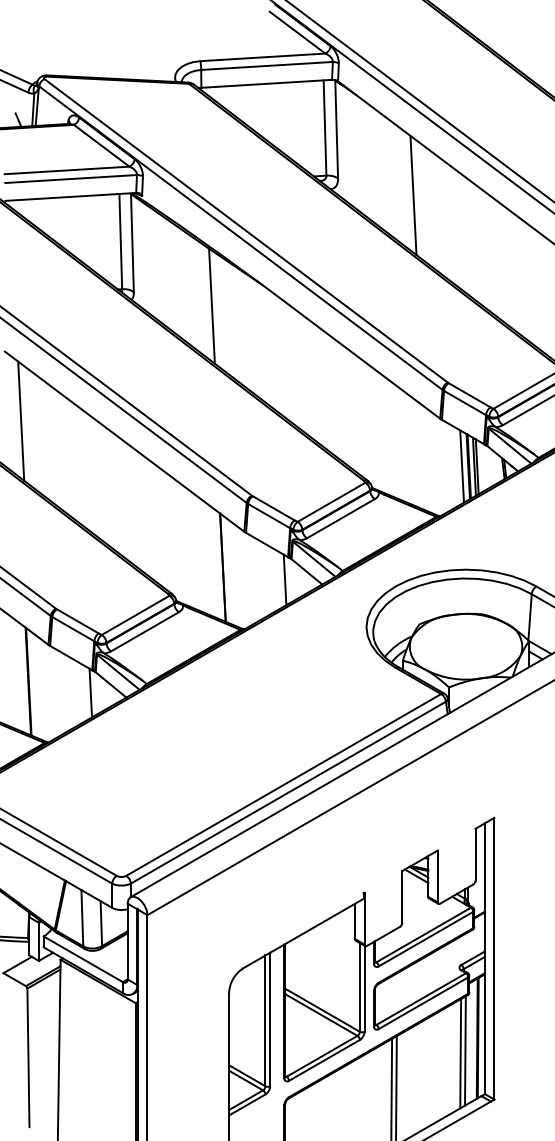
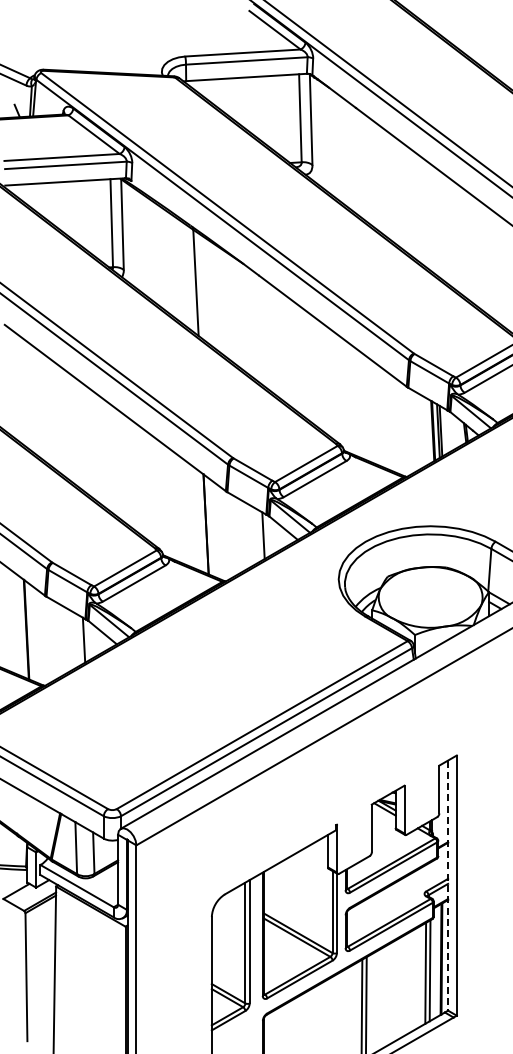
line: (412, 195) -> (381, 180), removed
line: (20, 421) -> (19, 389), removed
line: (461, 466) -> (426, 430), removed
line: (485, 959) -> (448, 886), solid -> dashed

